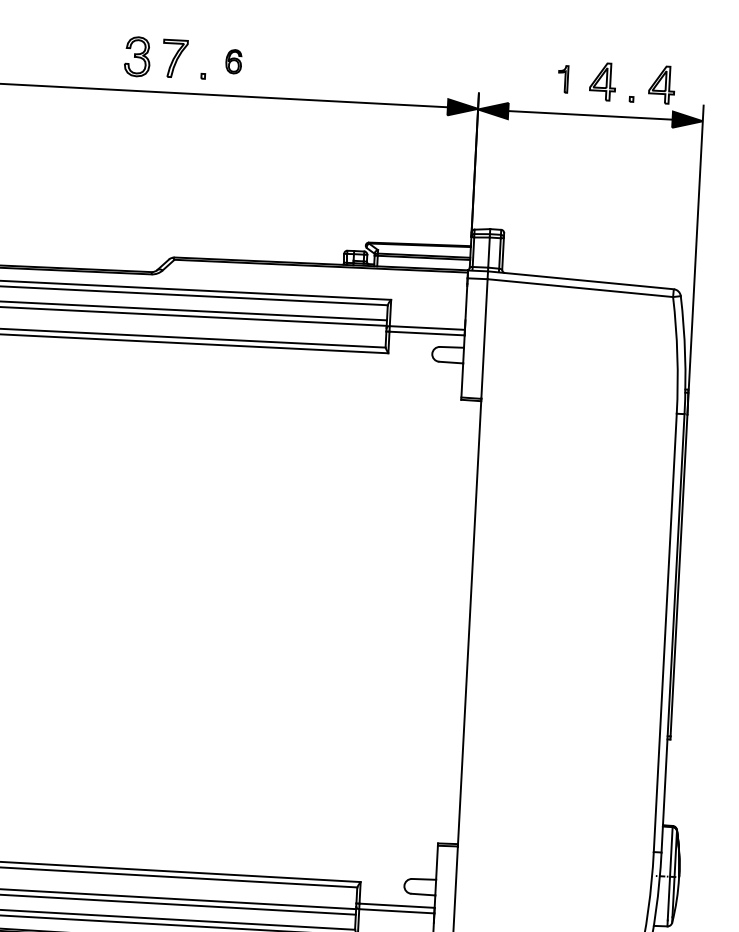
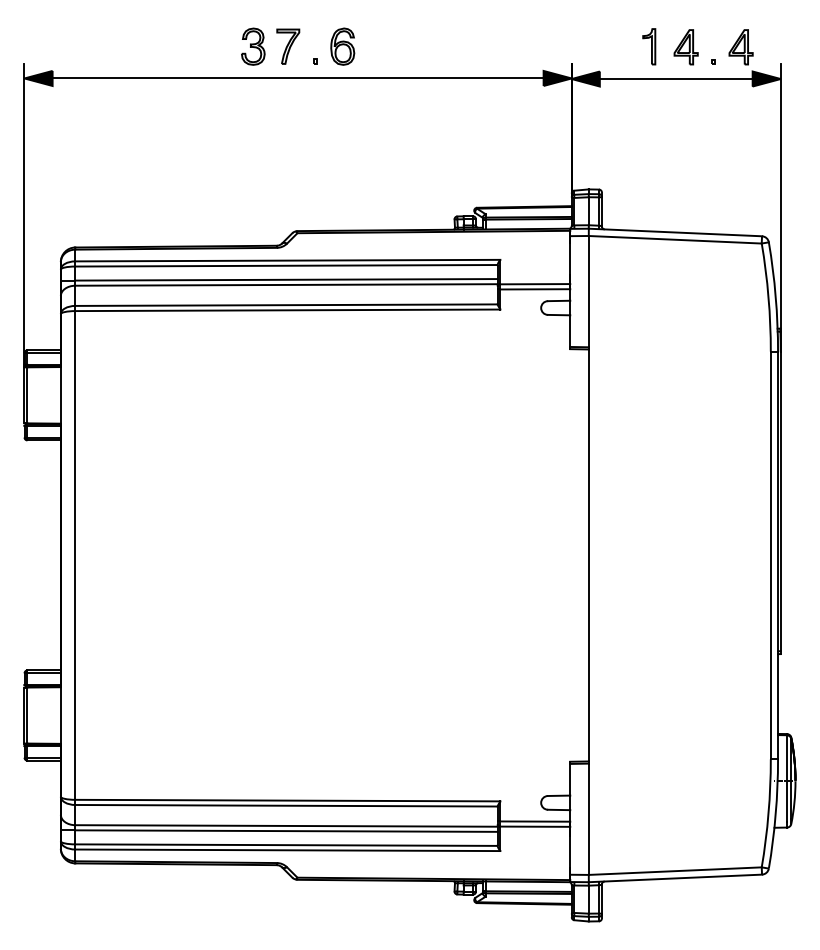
part: (233, 61) -> (342, 46), size x1.67
part: (563, 78) -> (649, 46), size x1.43

